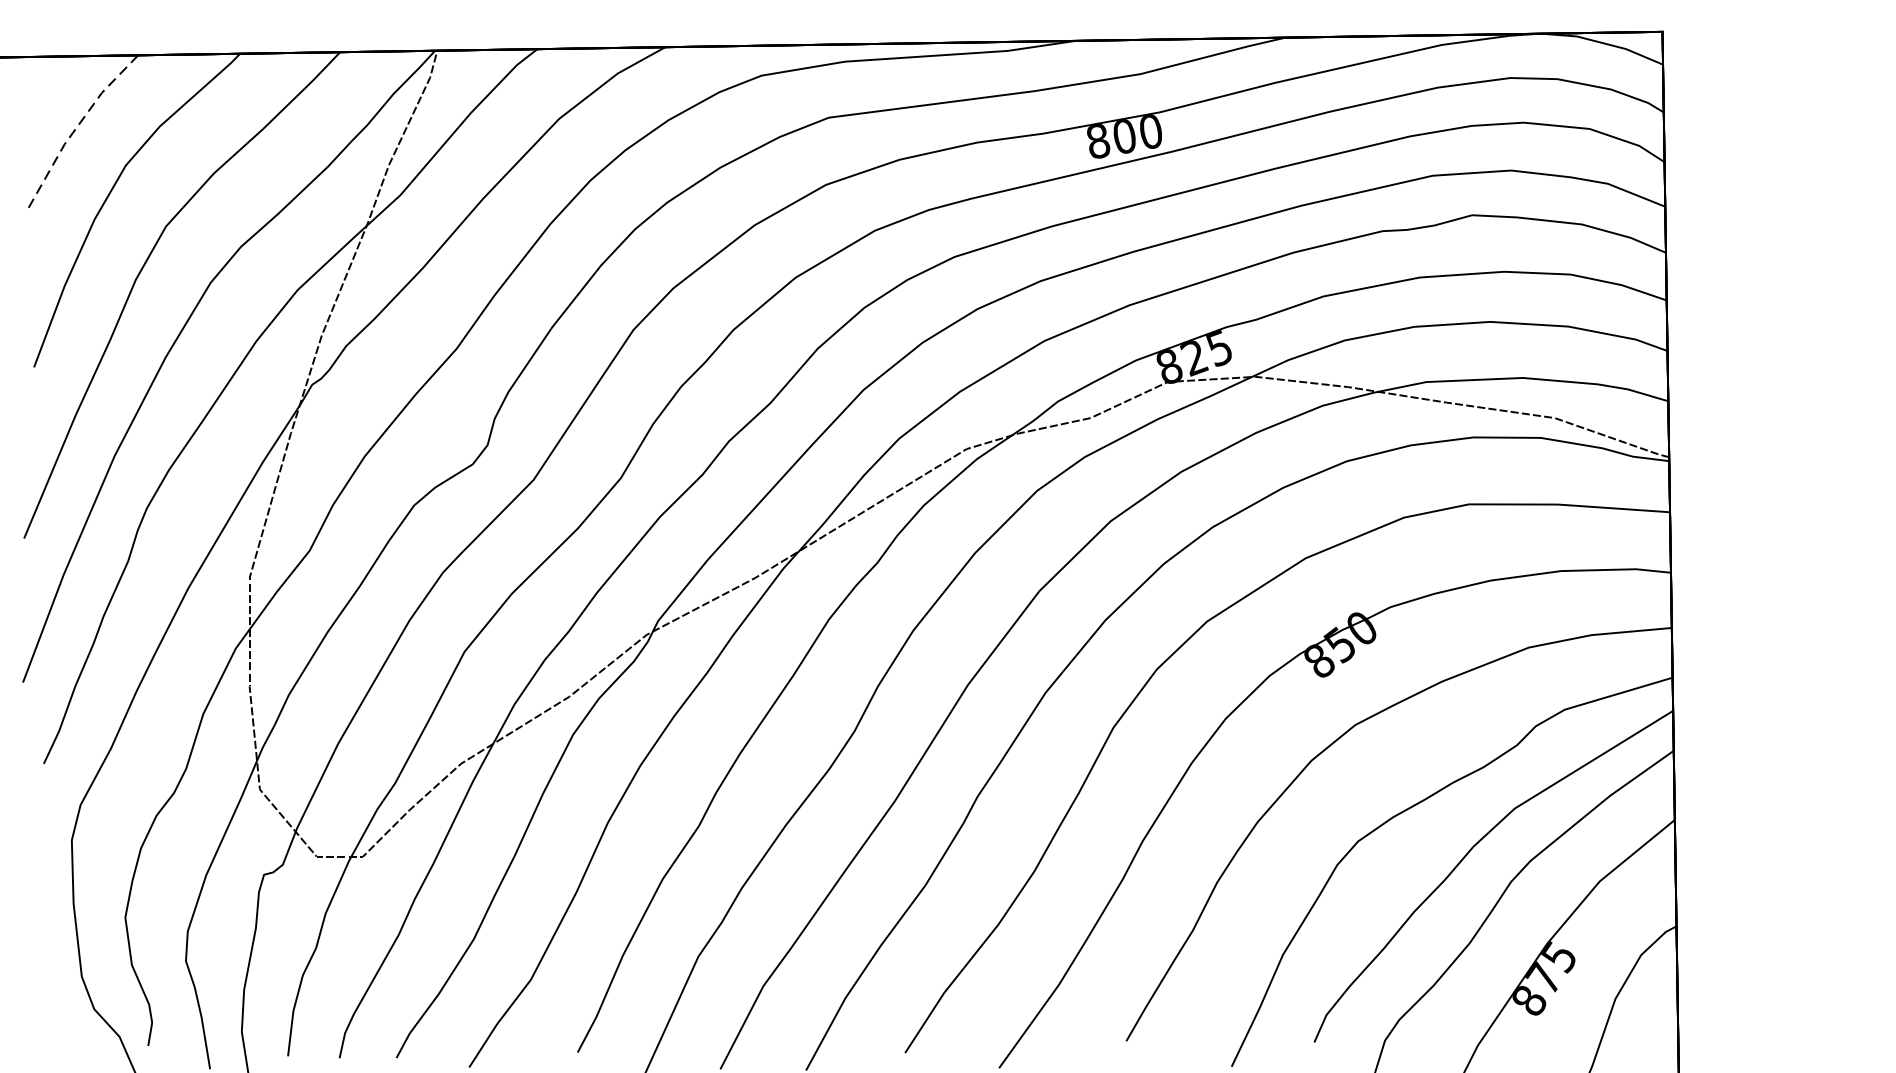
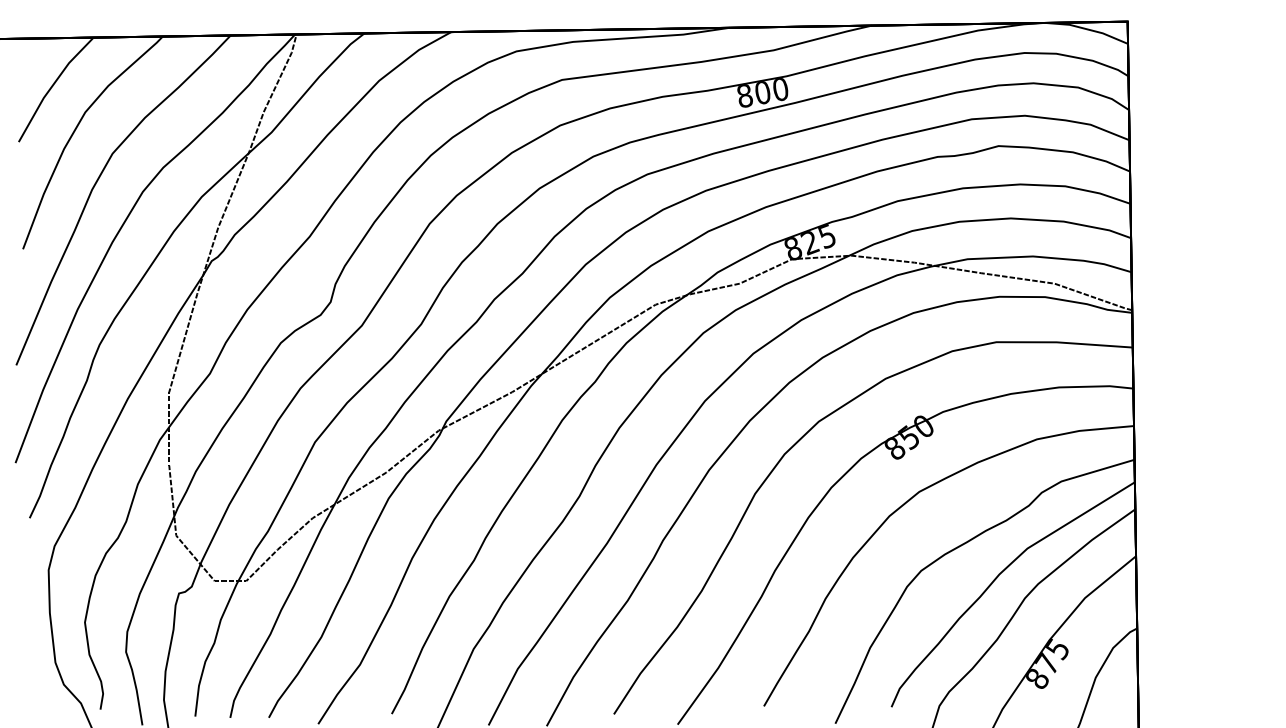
line: (76, 127) -> (51, 86), dashed -> solid

